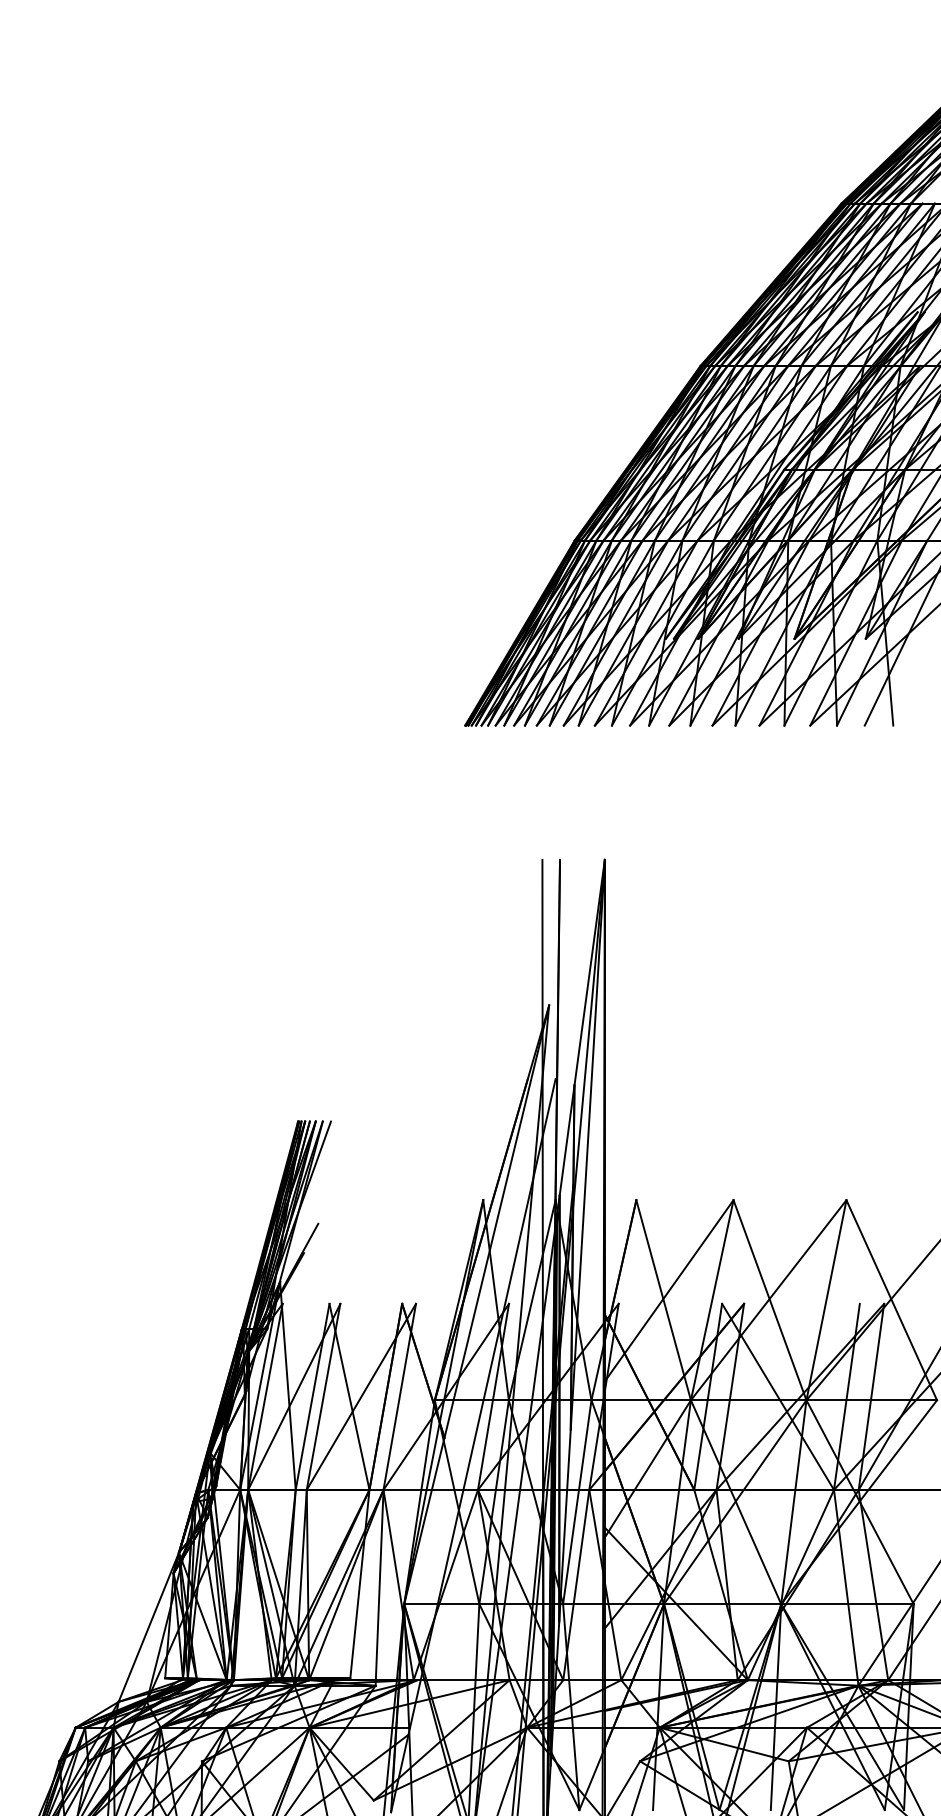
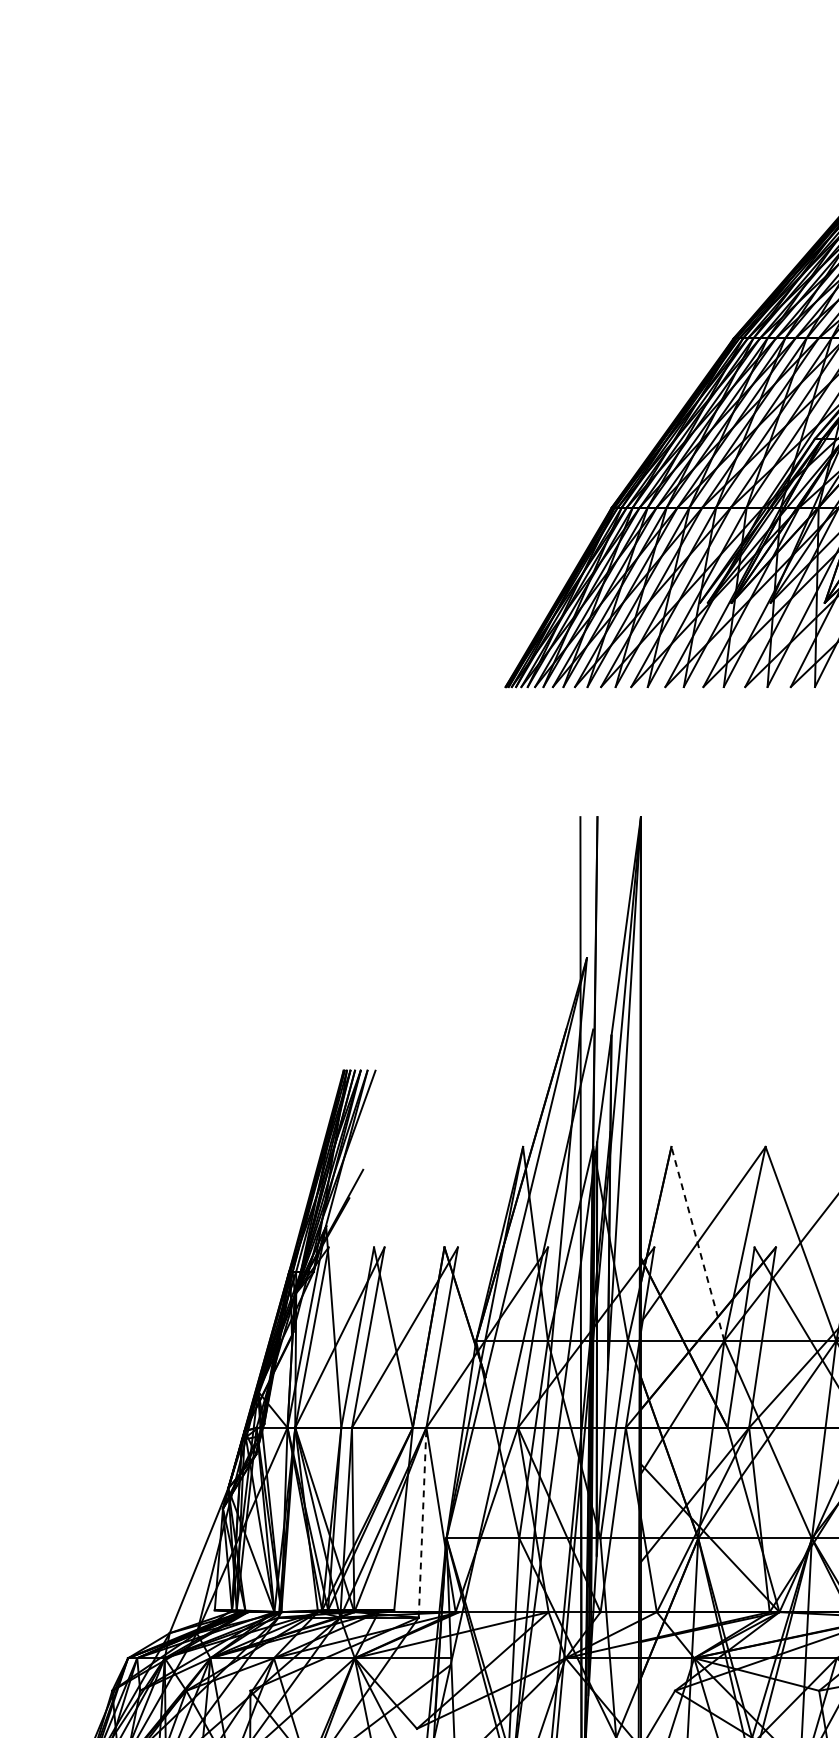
line: (663, 1300) -> (697, 1244), solid -> dashed
line: (379, 1587) -> (422, 1522), solid -> dashed

